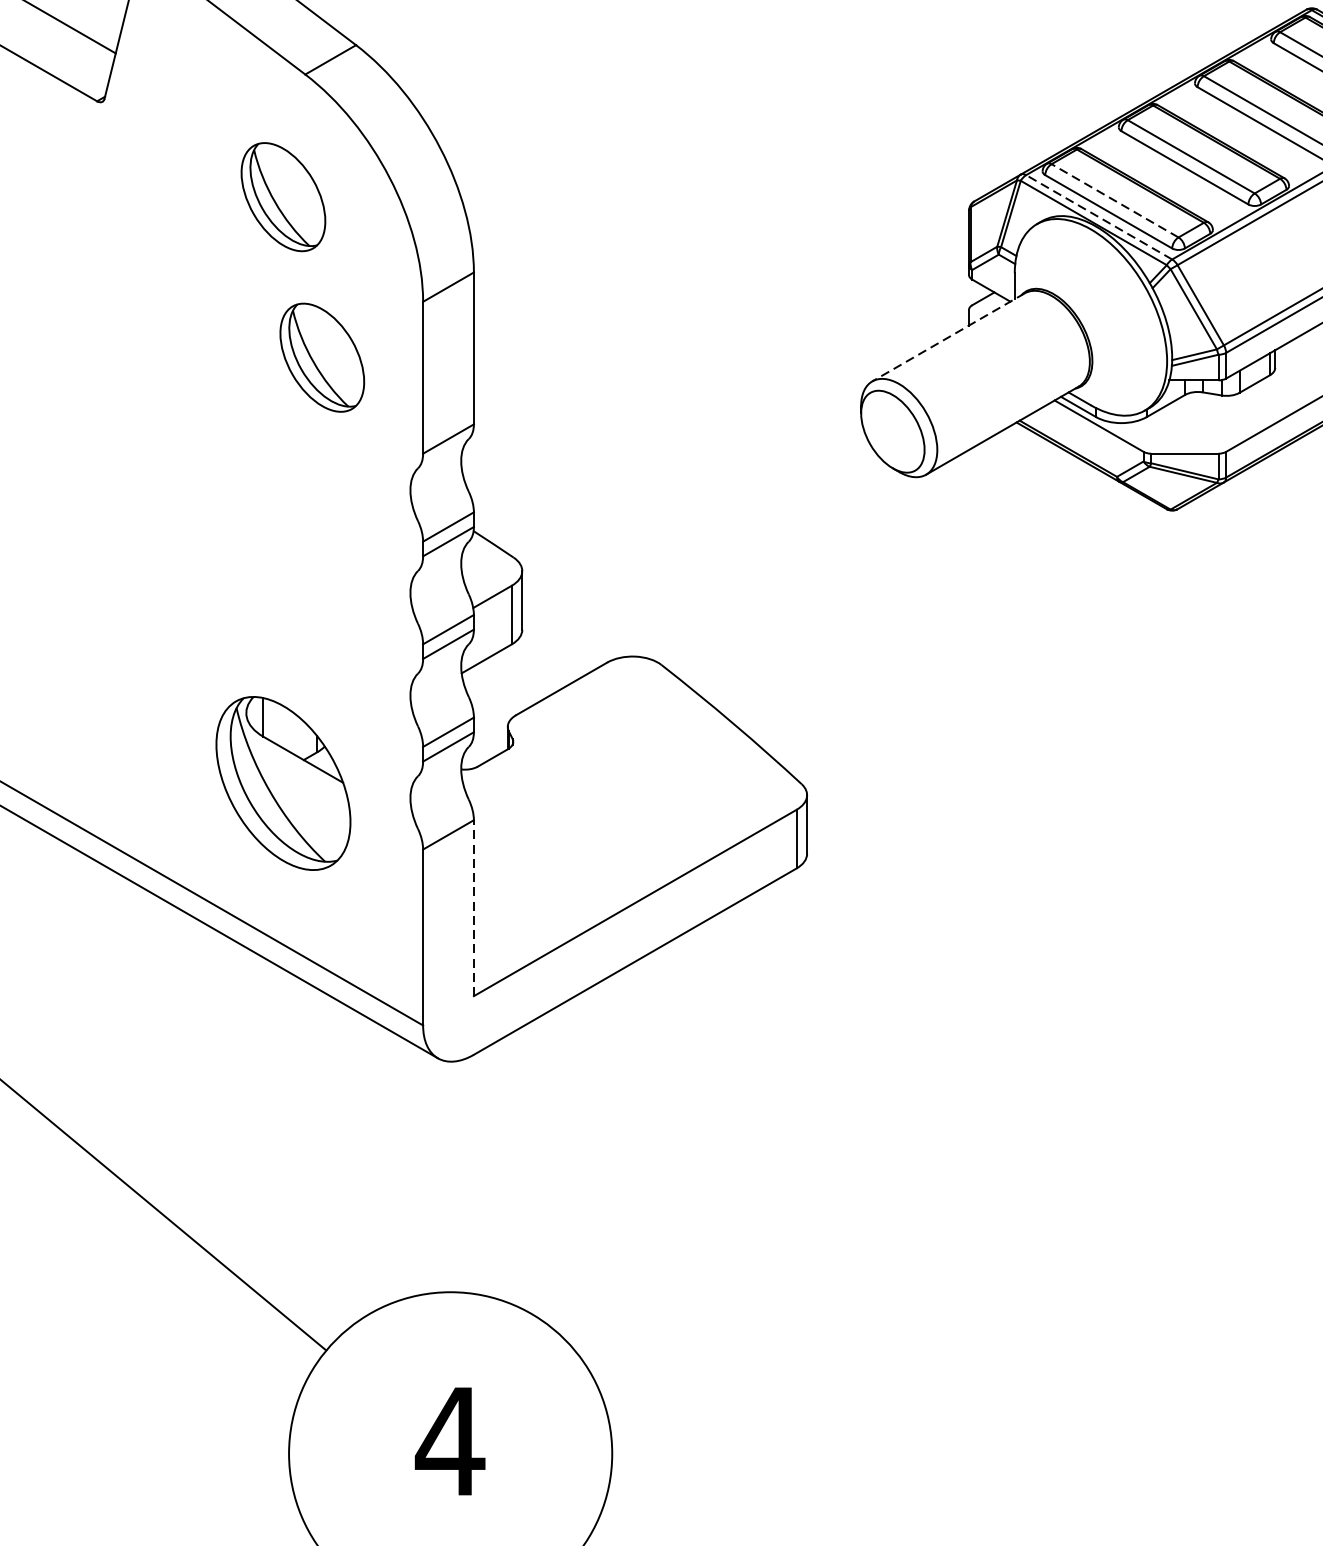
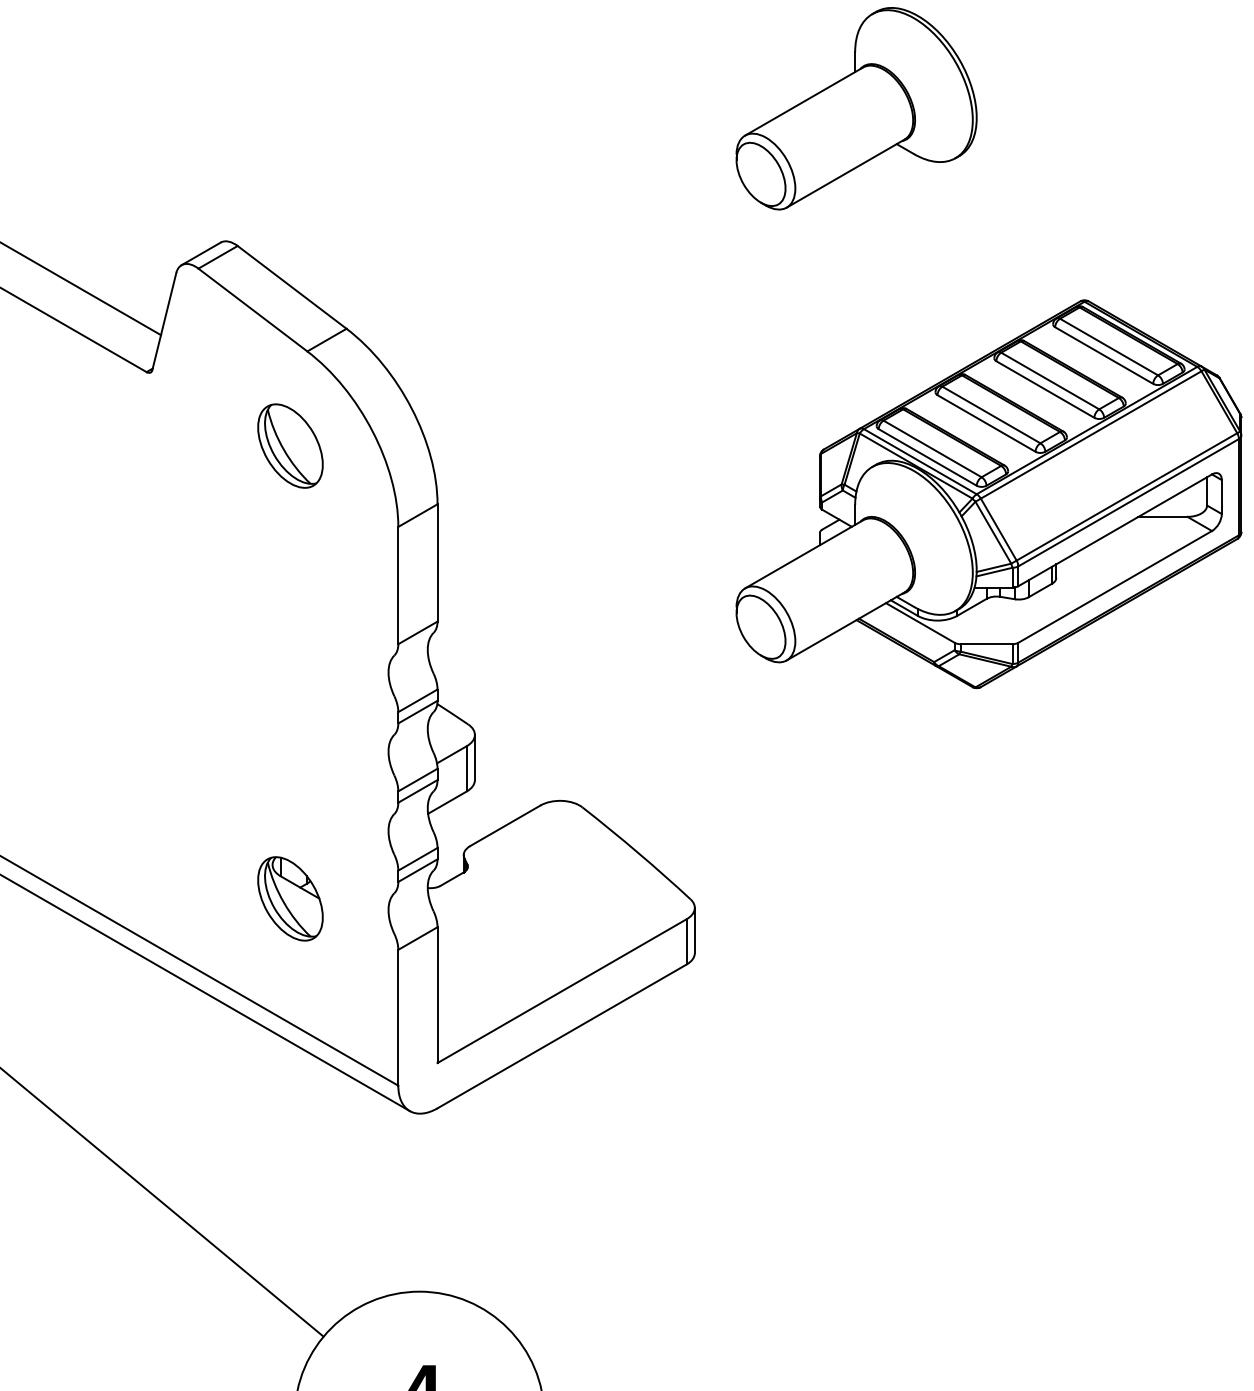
line: (1114, 200) -> (932, 448), dashed -> solid
line: (1098, 217) -> (919, 461), dashed -> solid
line: (947, 337) -> (803, 554), dashed -> solid
part: (322, 356) -> (320, 569), removed
part: (283, 783) -> (290, 898), size x0.62
line: (473, 908) -> (437, 995), dashed -> solid

